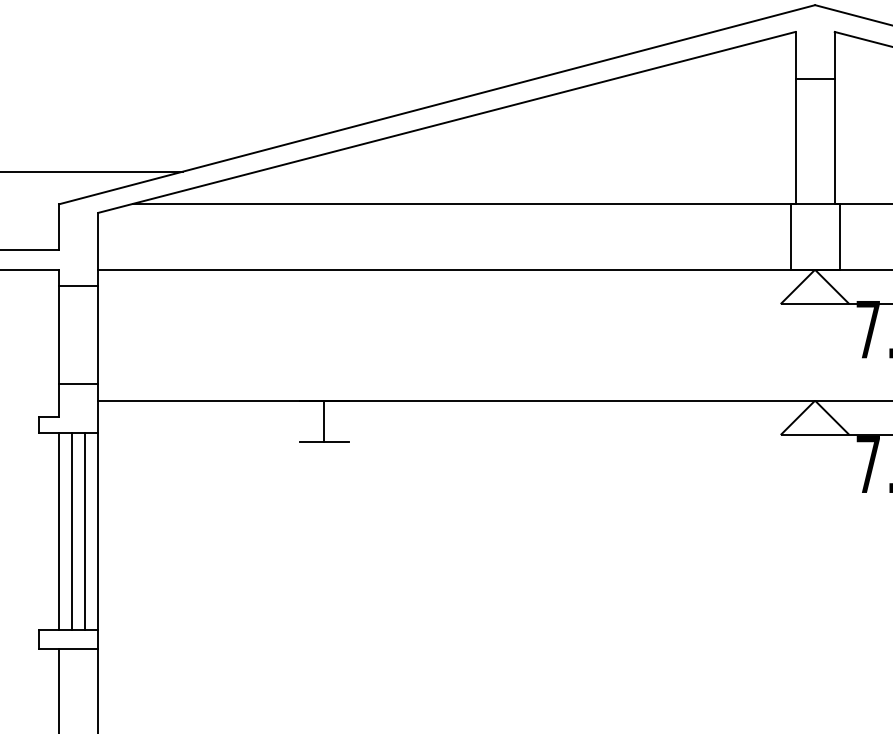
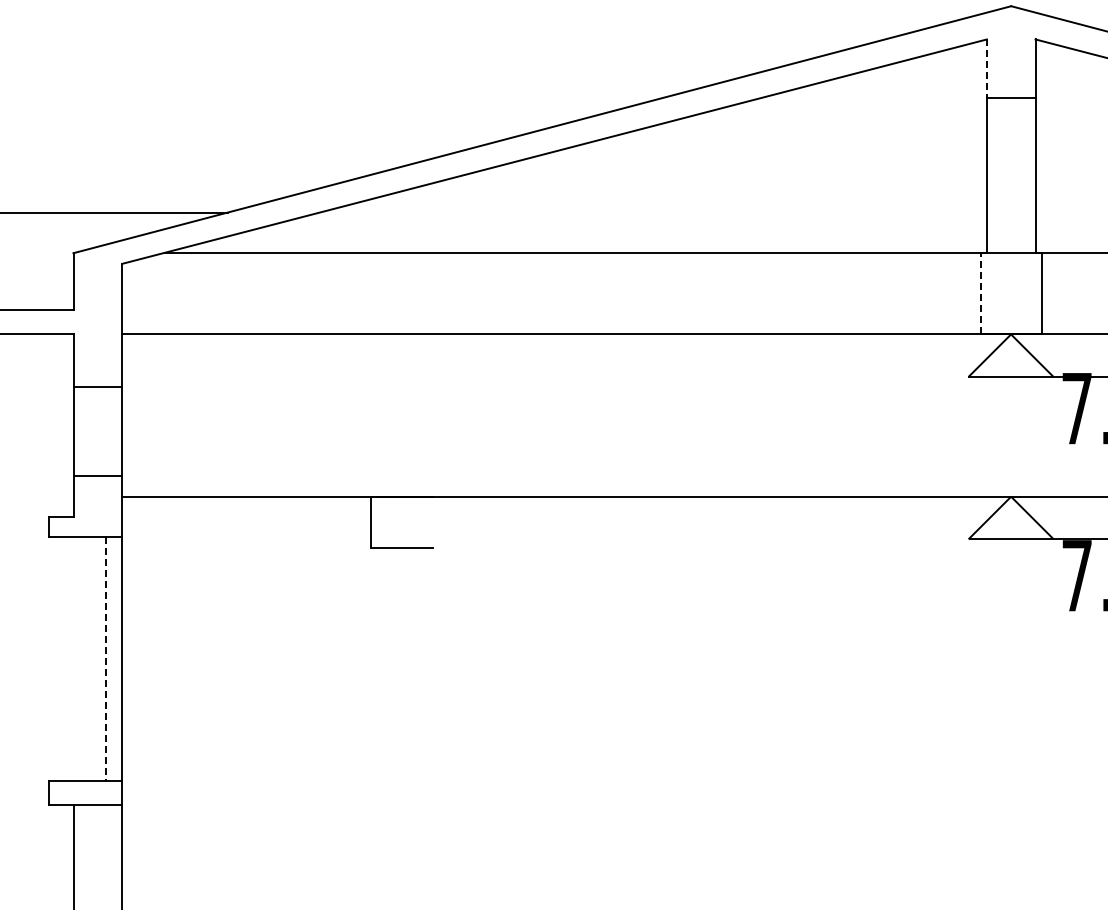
line: (795, 56) -> (986, 69), solid -> dashed
line: (790, 236) -> (980, 293), solid -> dashed
line: (78, 285) -> (97, 387), moved
line: (324, 420) -> (371, 521), moved
line: (59, 531) -> (73, 658), removed
line: (71, 531) -> (89, 658), removed
line: (84, 531) -> (105, 659), solid -> dashed

